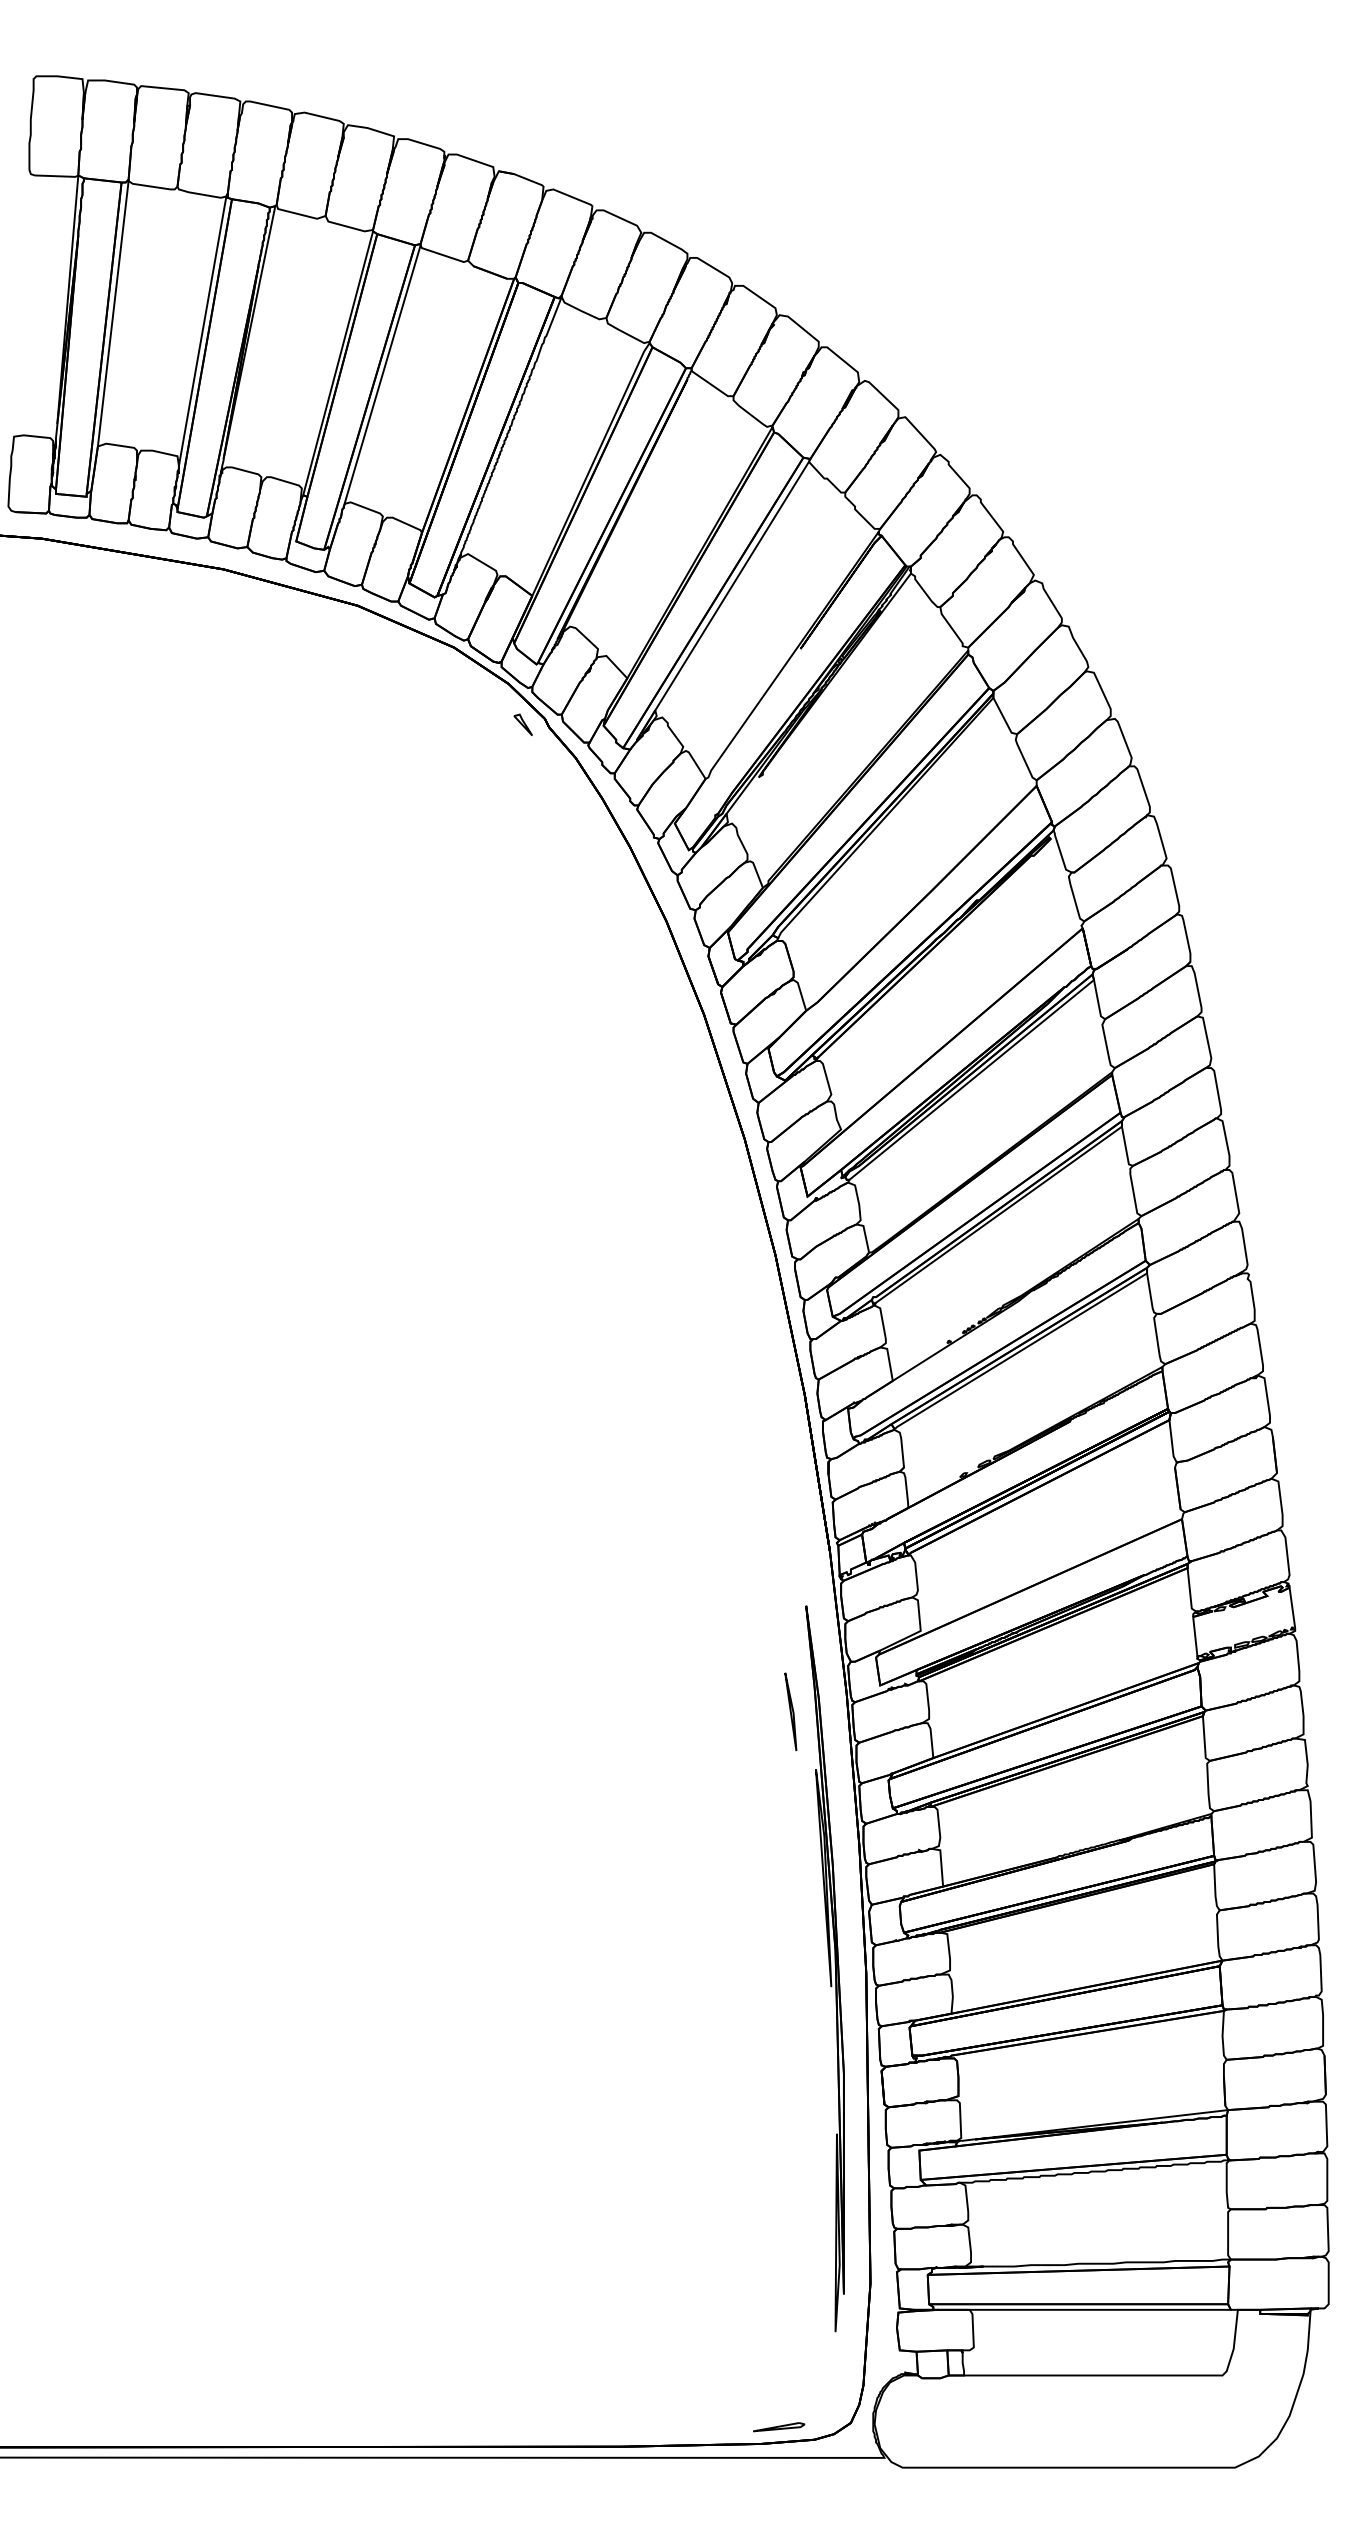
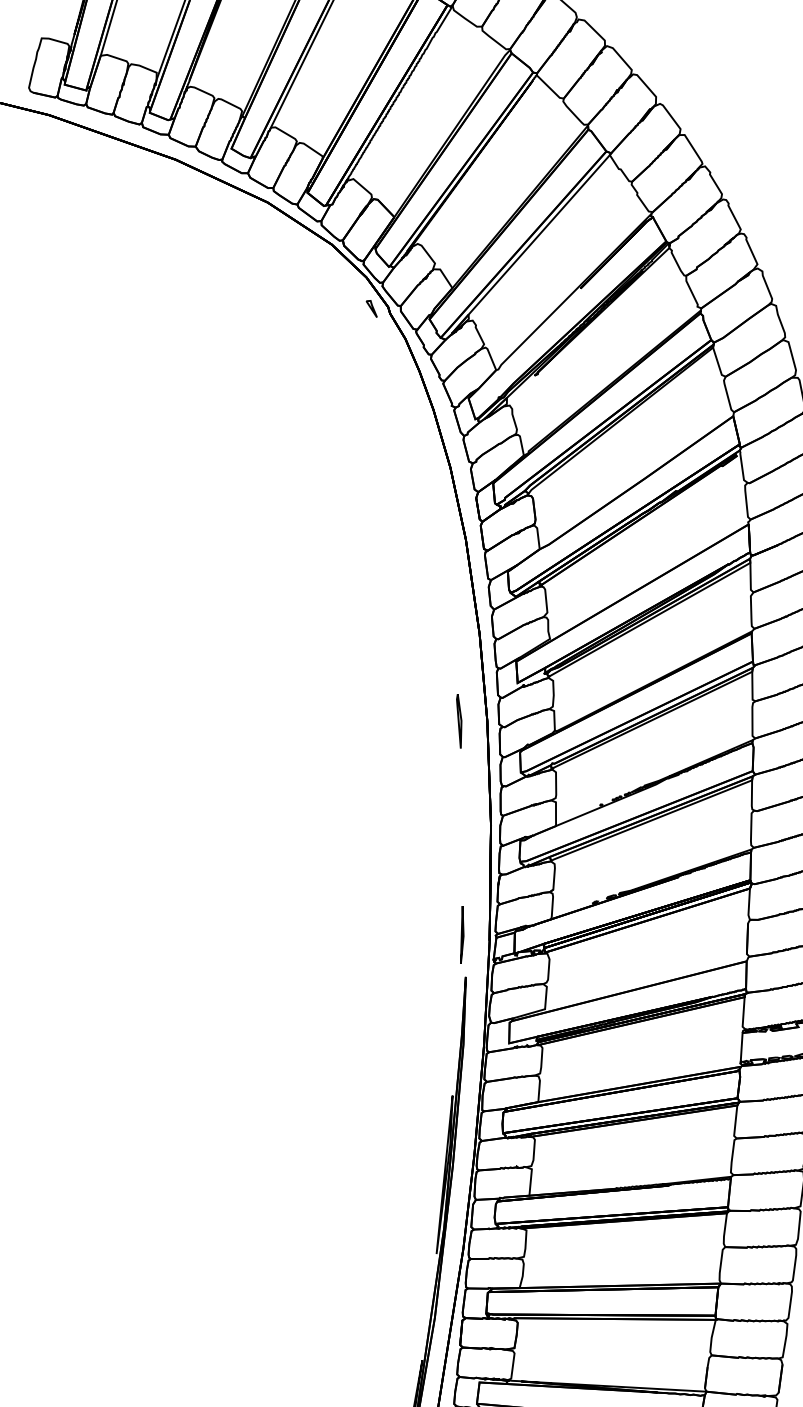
part: (737, 1261) -> (459, 720), added
part: (790, 1711) -> (461, 934), moved

